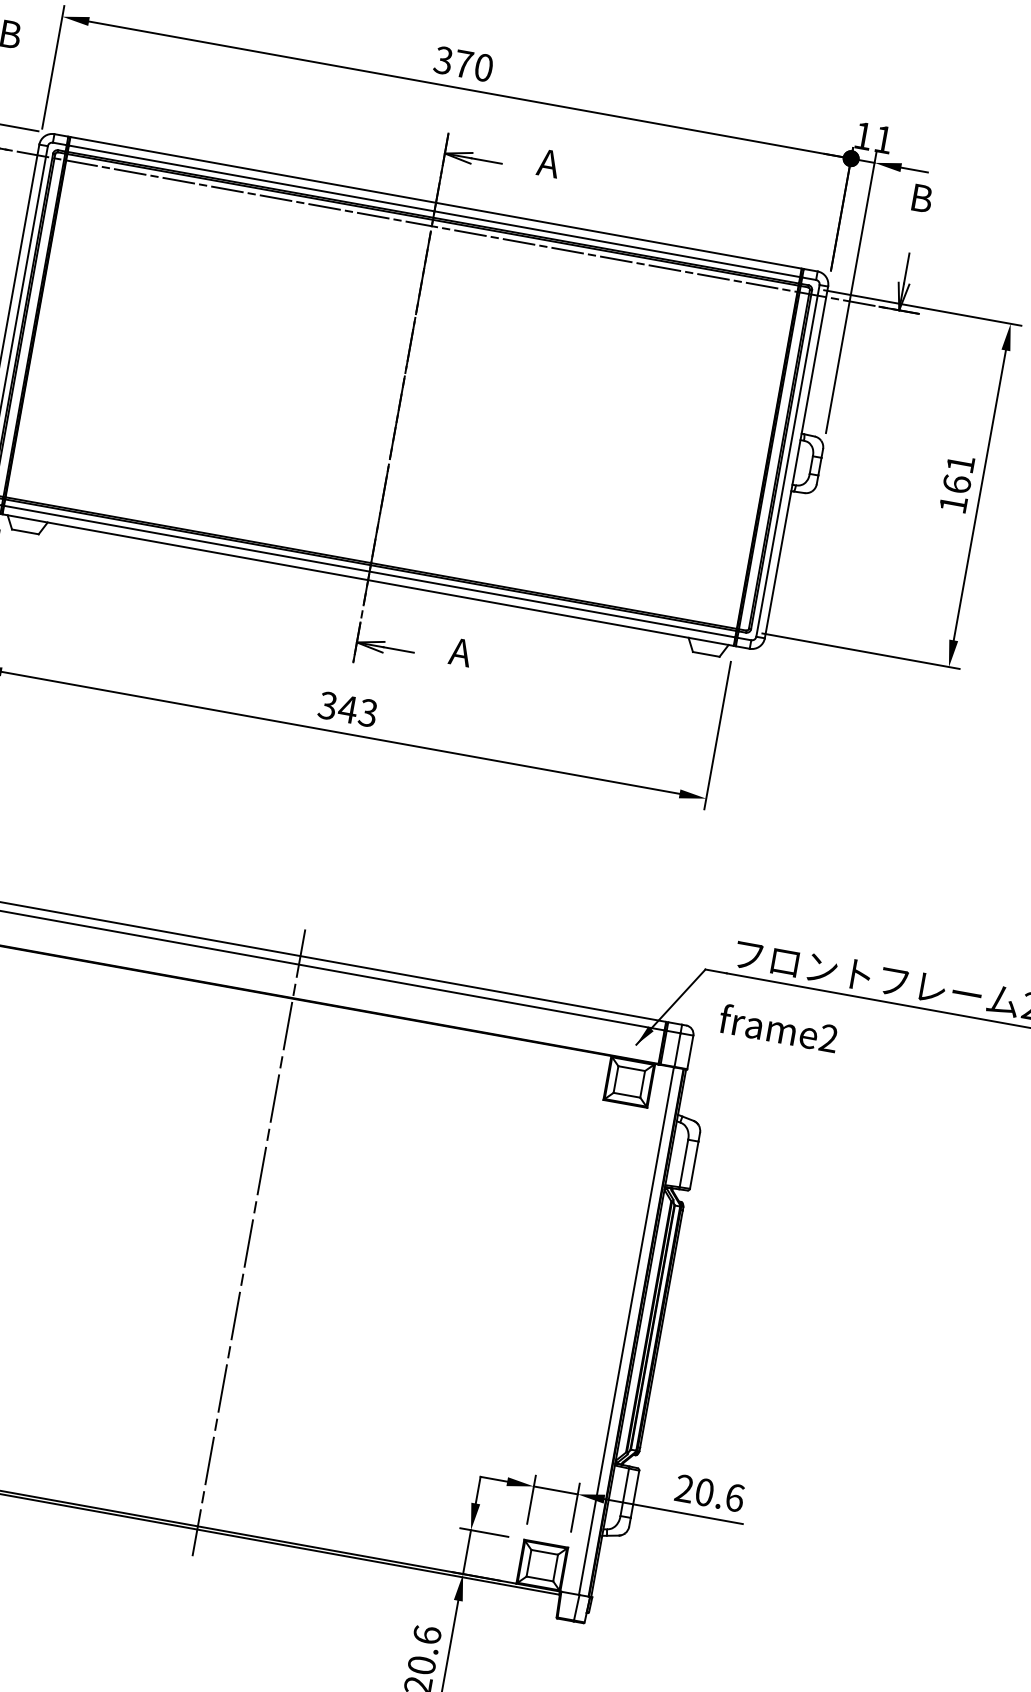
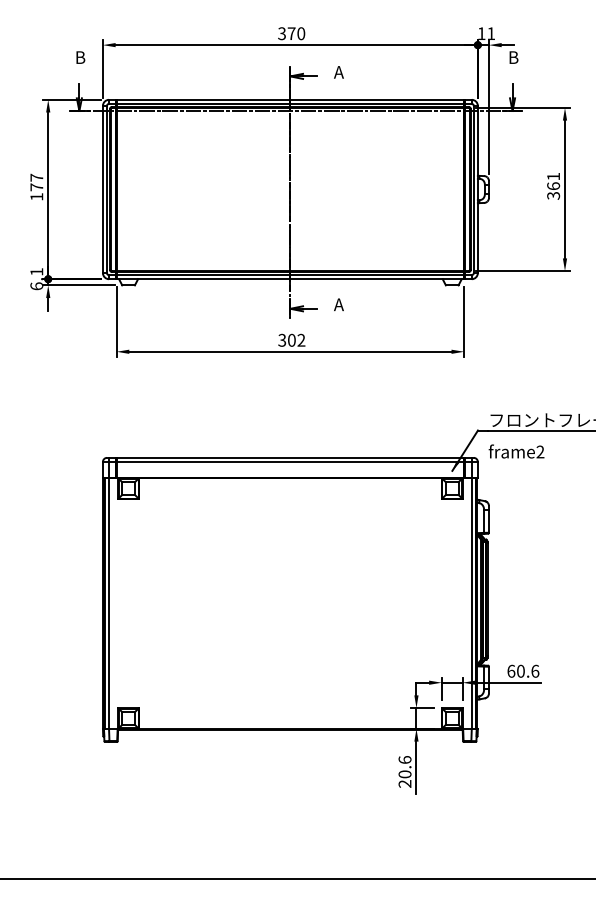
text: (953, 503) -> (553, 195), 161 -> 361
text: (358, 709) -> (296, 339), 343 -> 302
line: (248, 1243) -> (290, 594), removed
text: (685, 1487) -> (511, 670), 20.6 -> 60.6

